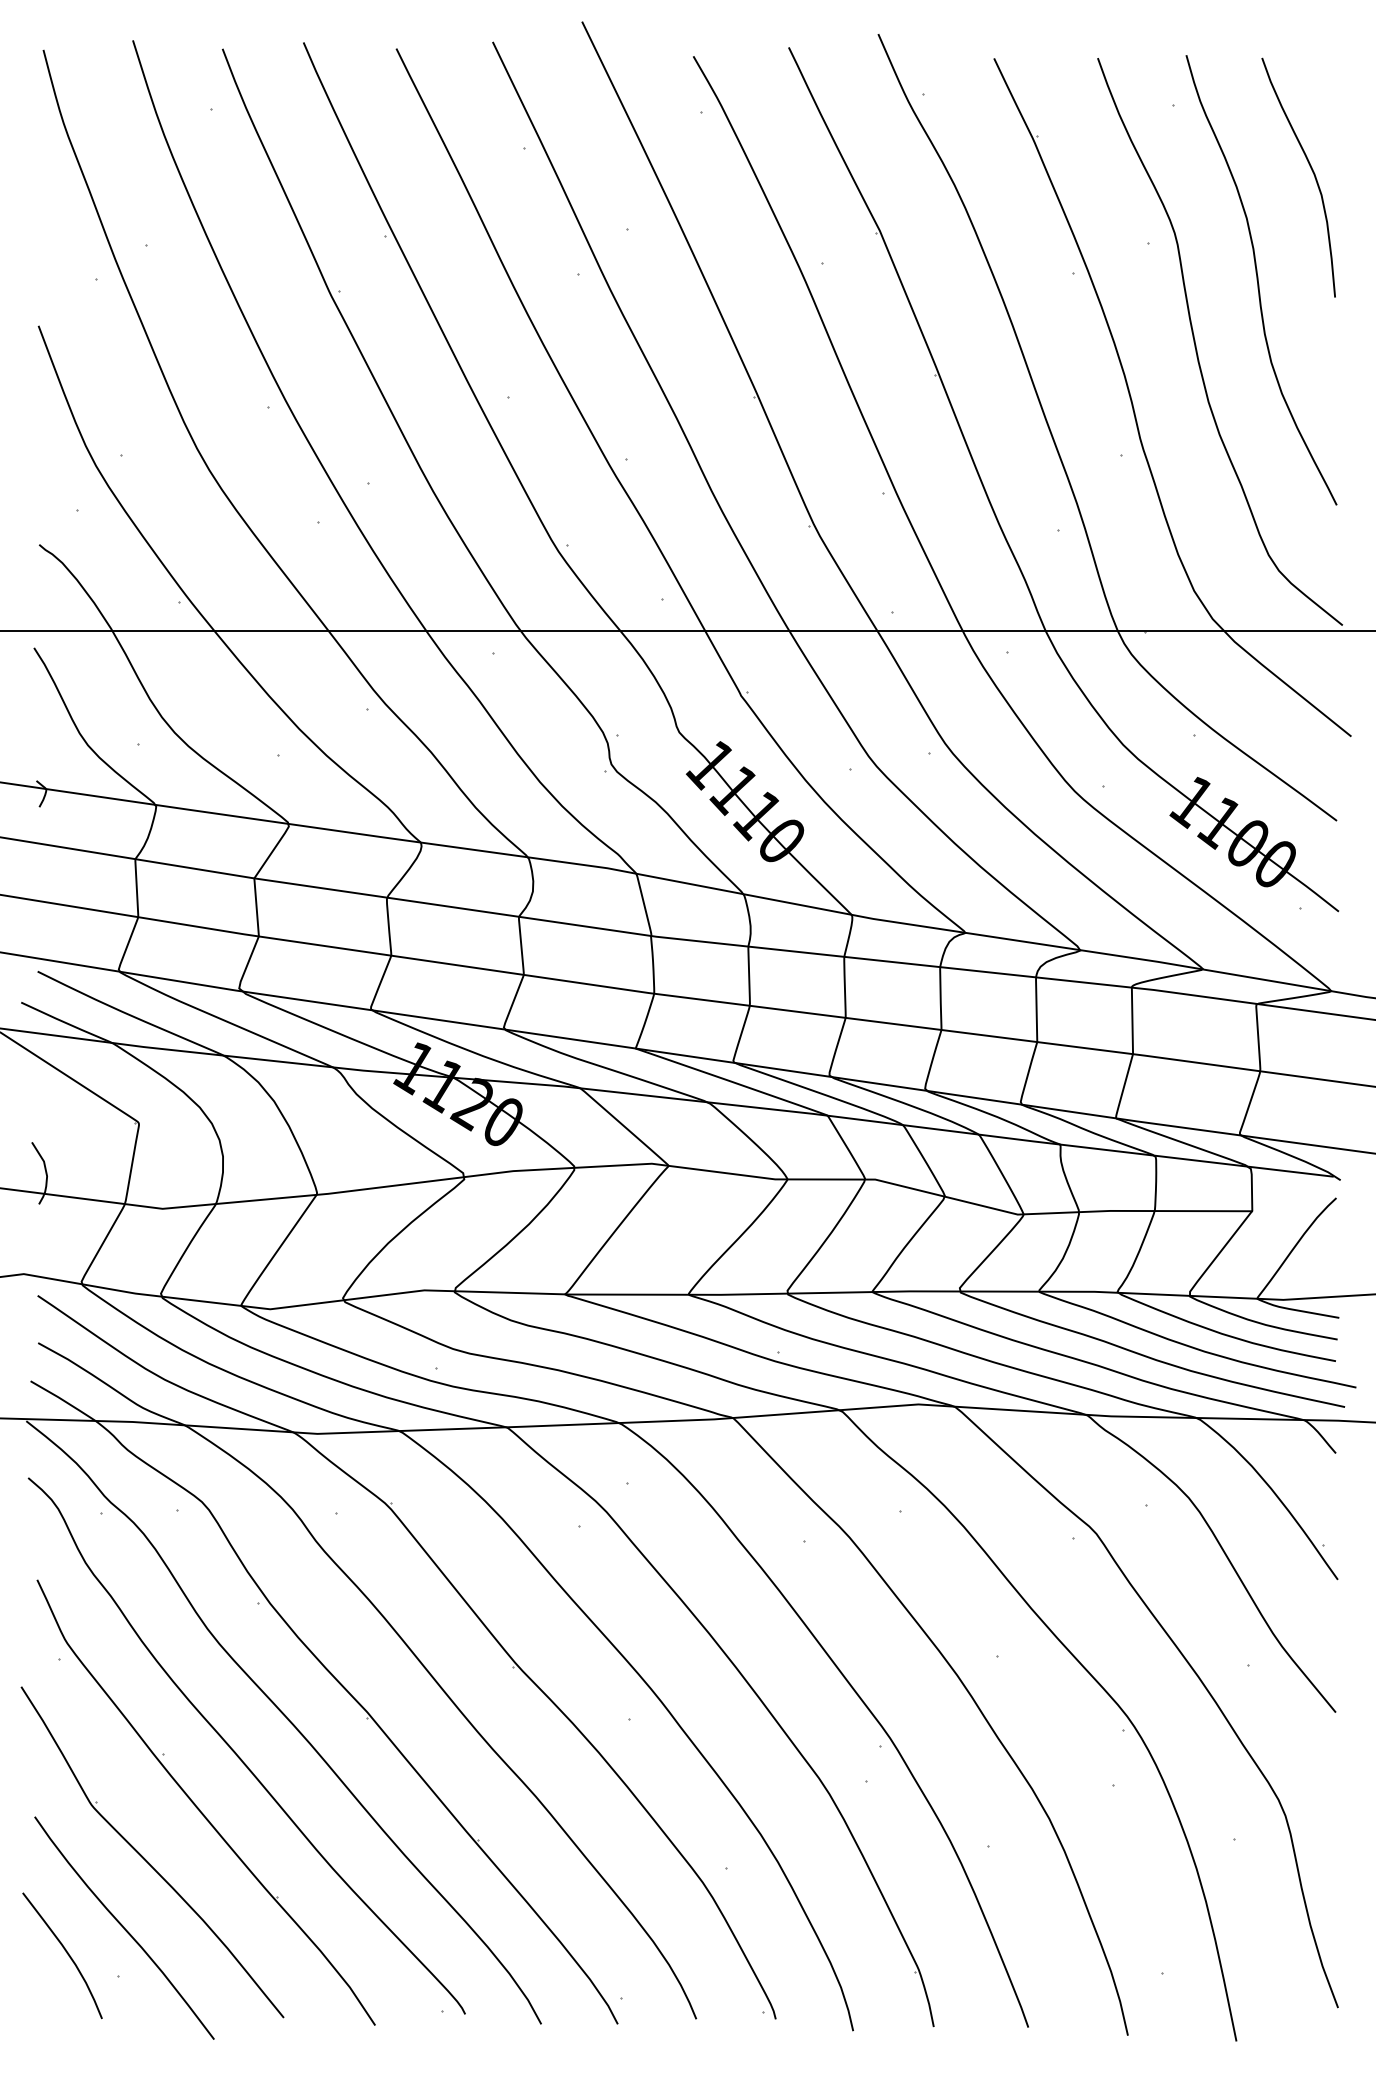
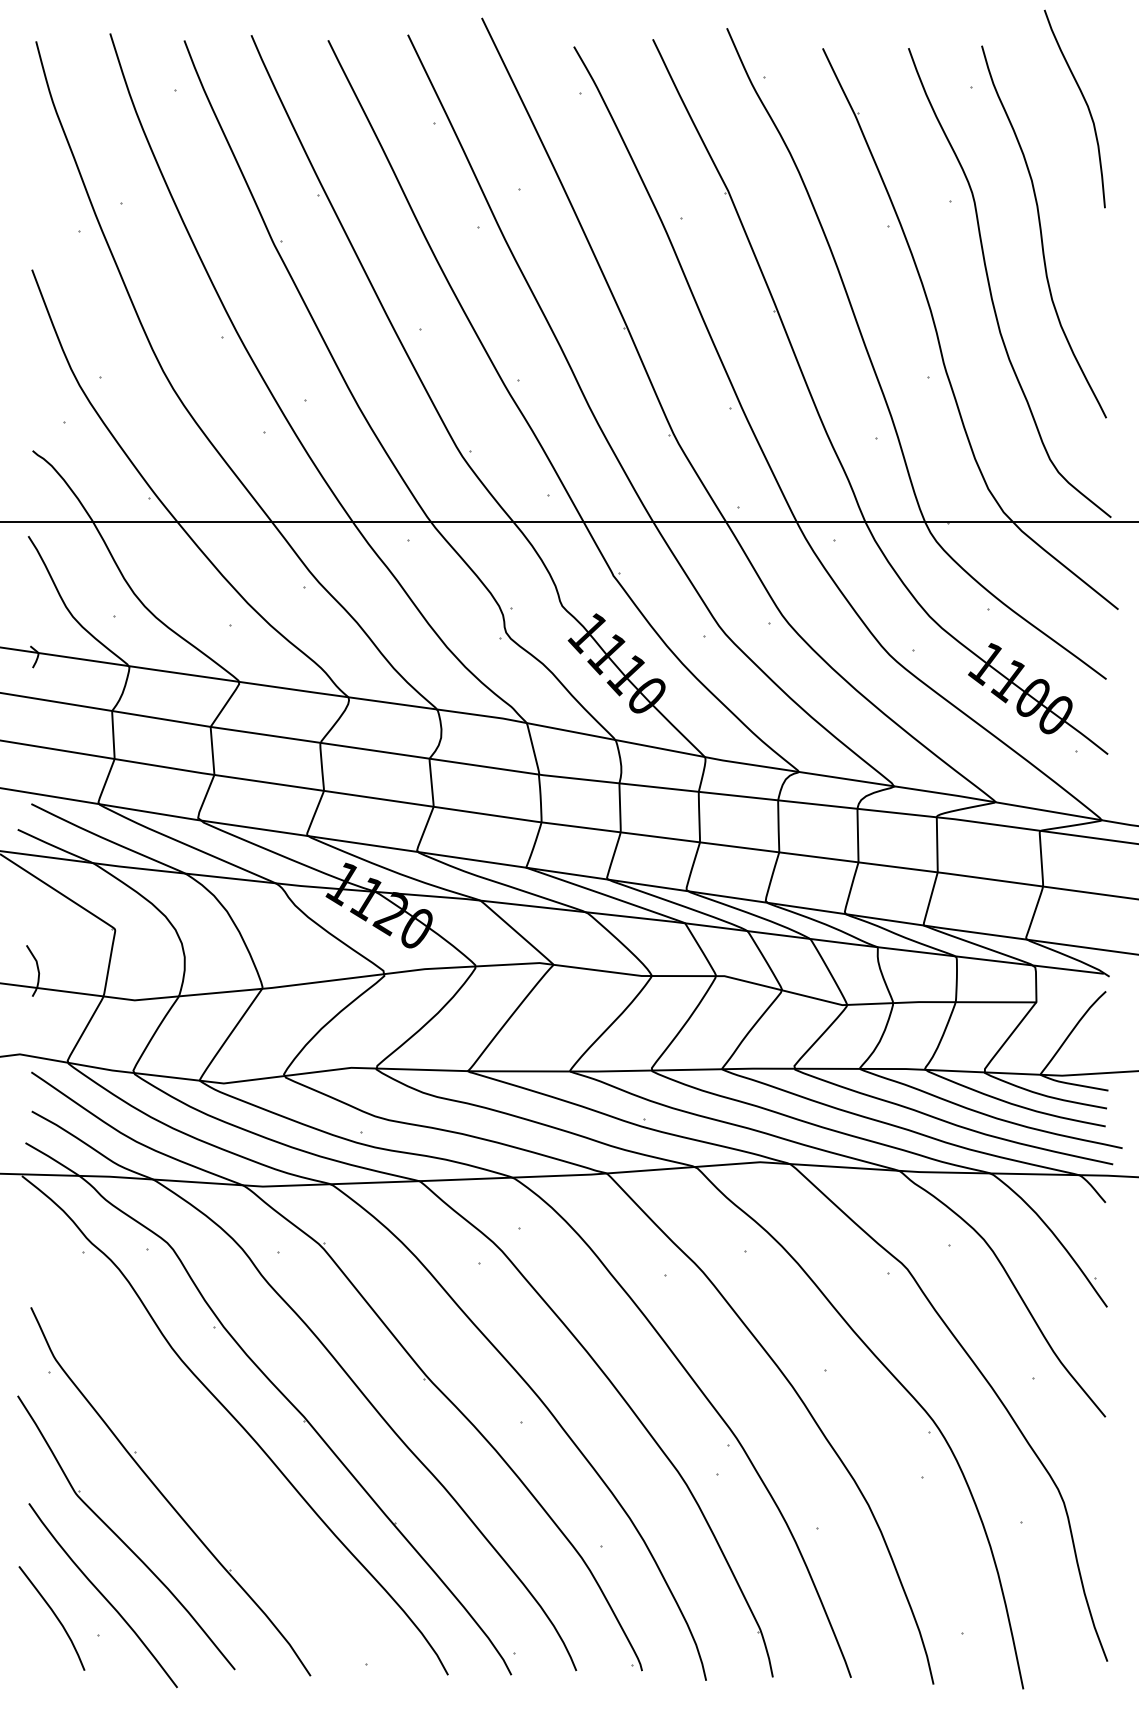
curve: (1311, 170) -> (1085, 103), moved
curve: (236, 1752) -> (195, 1450), removed

